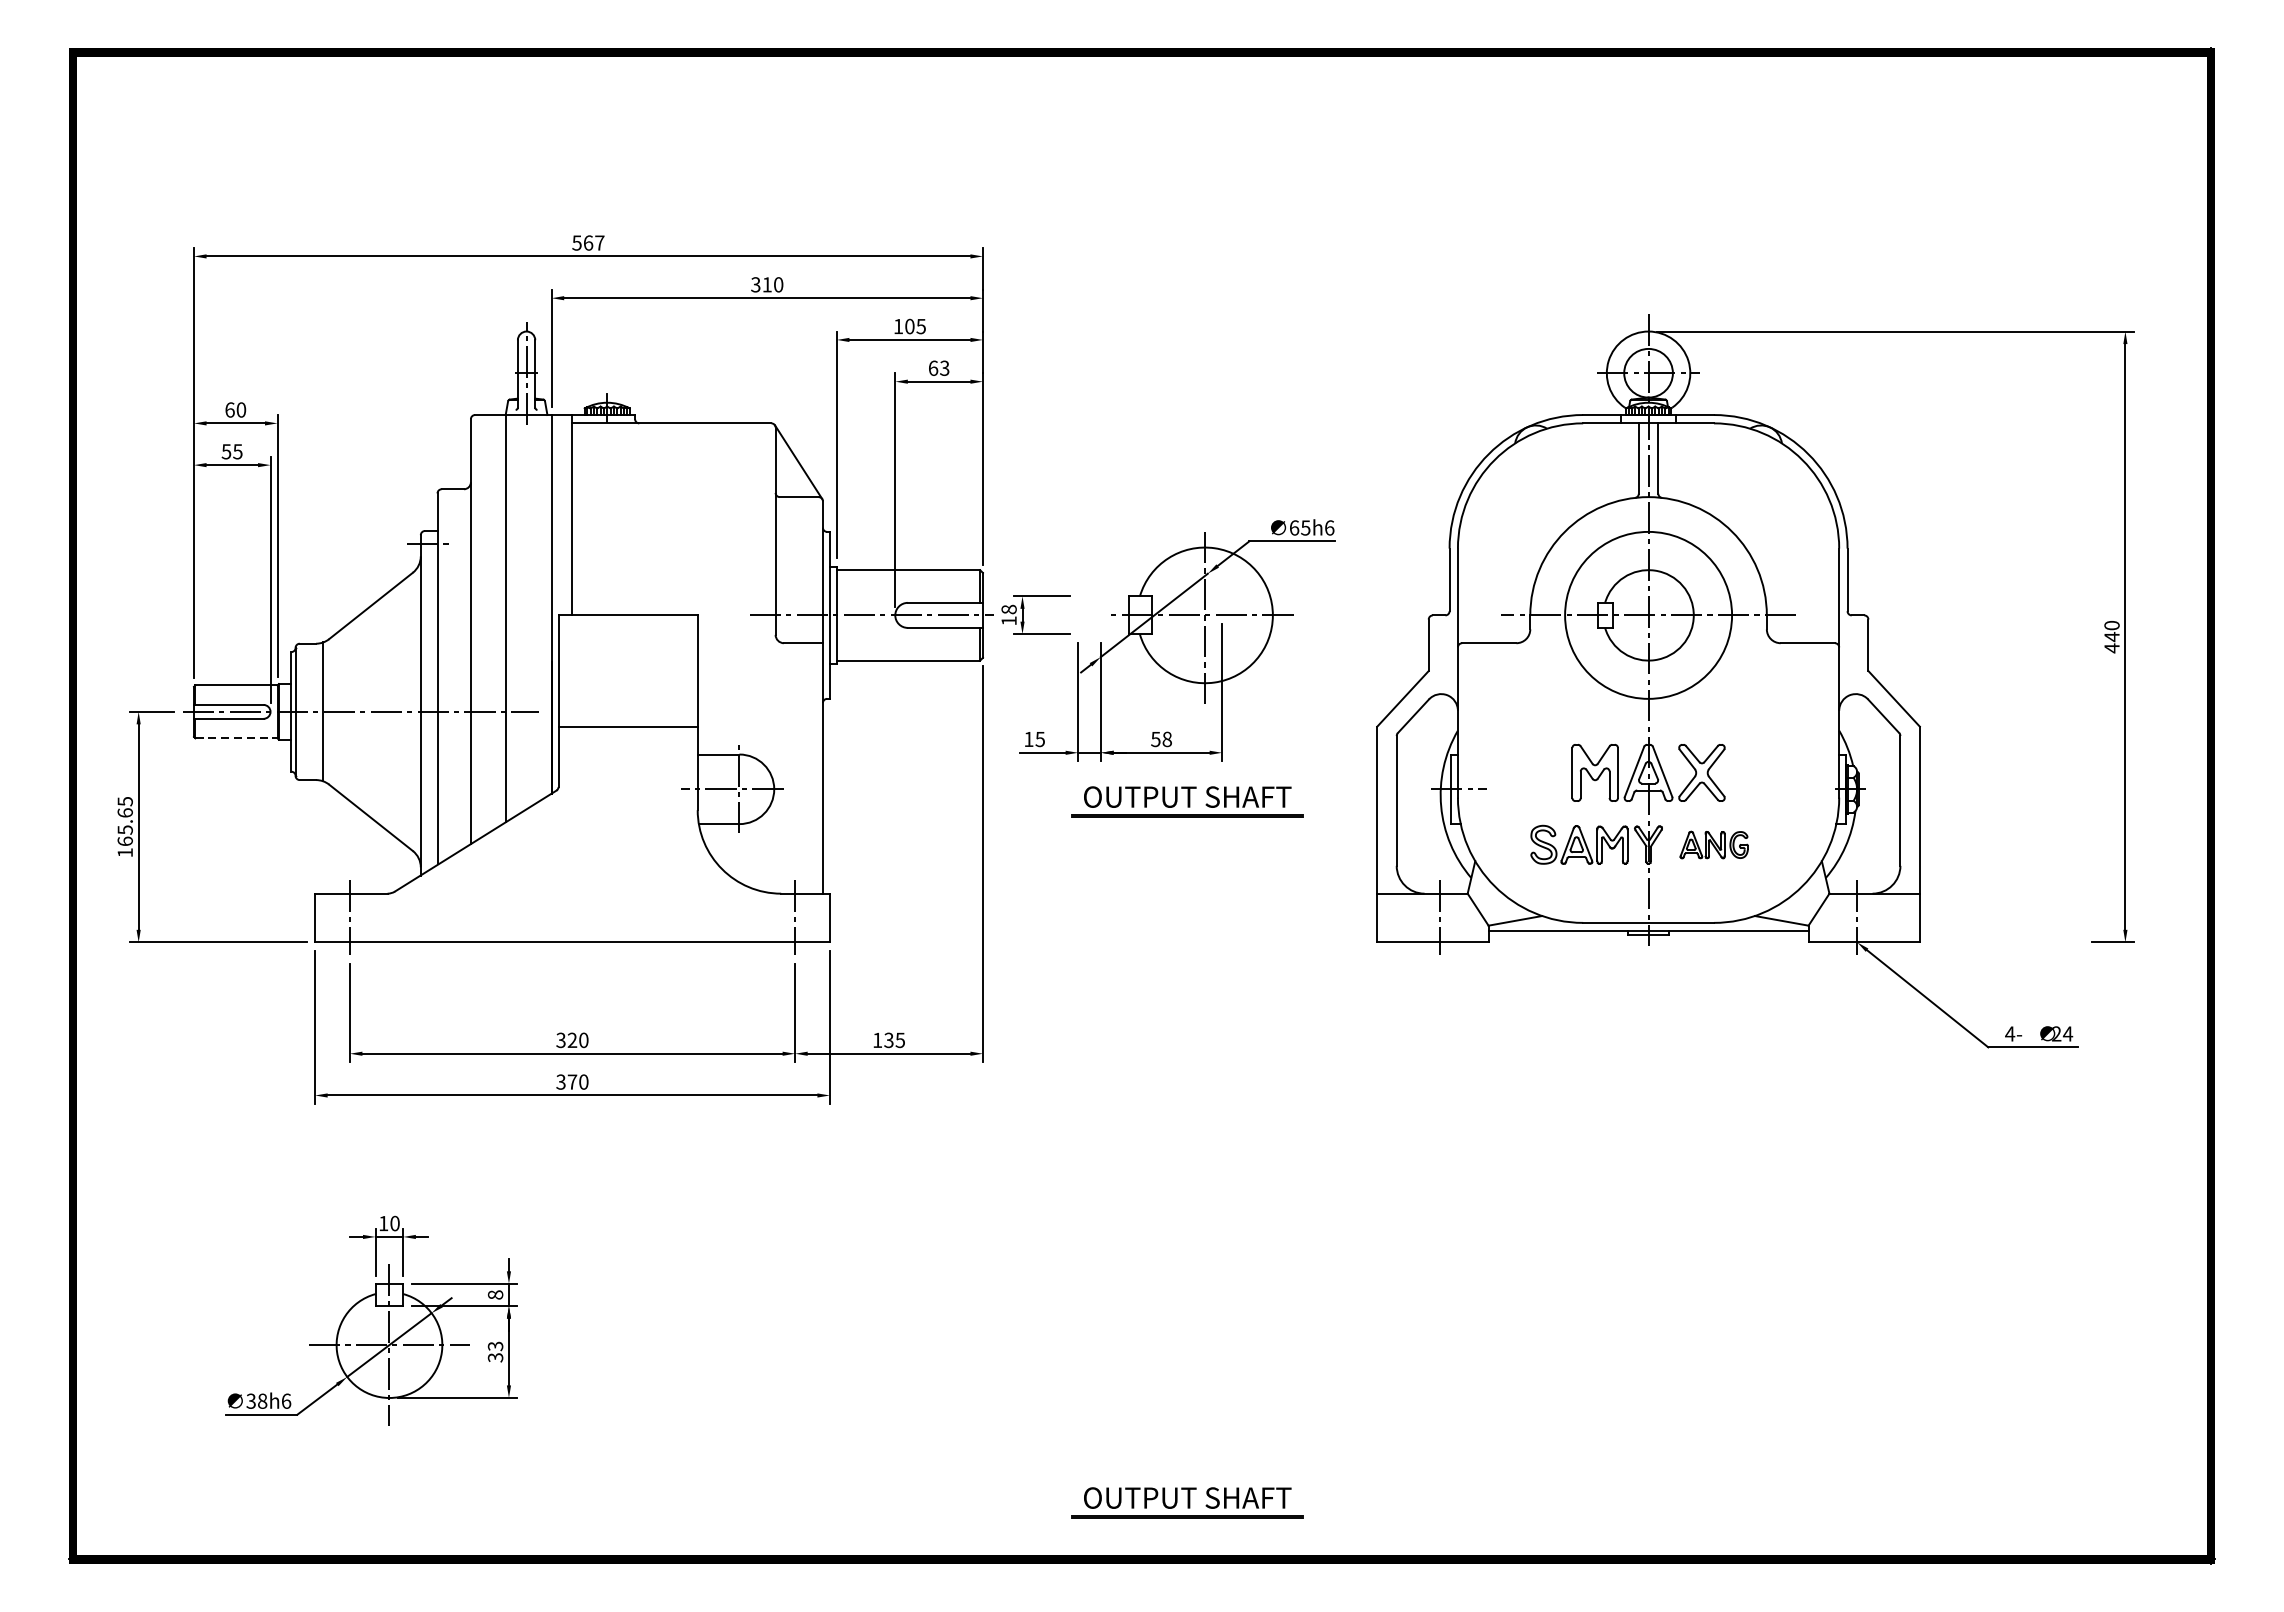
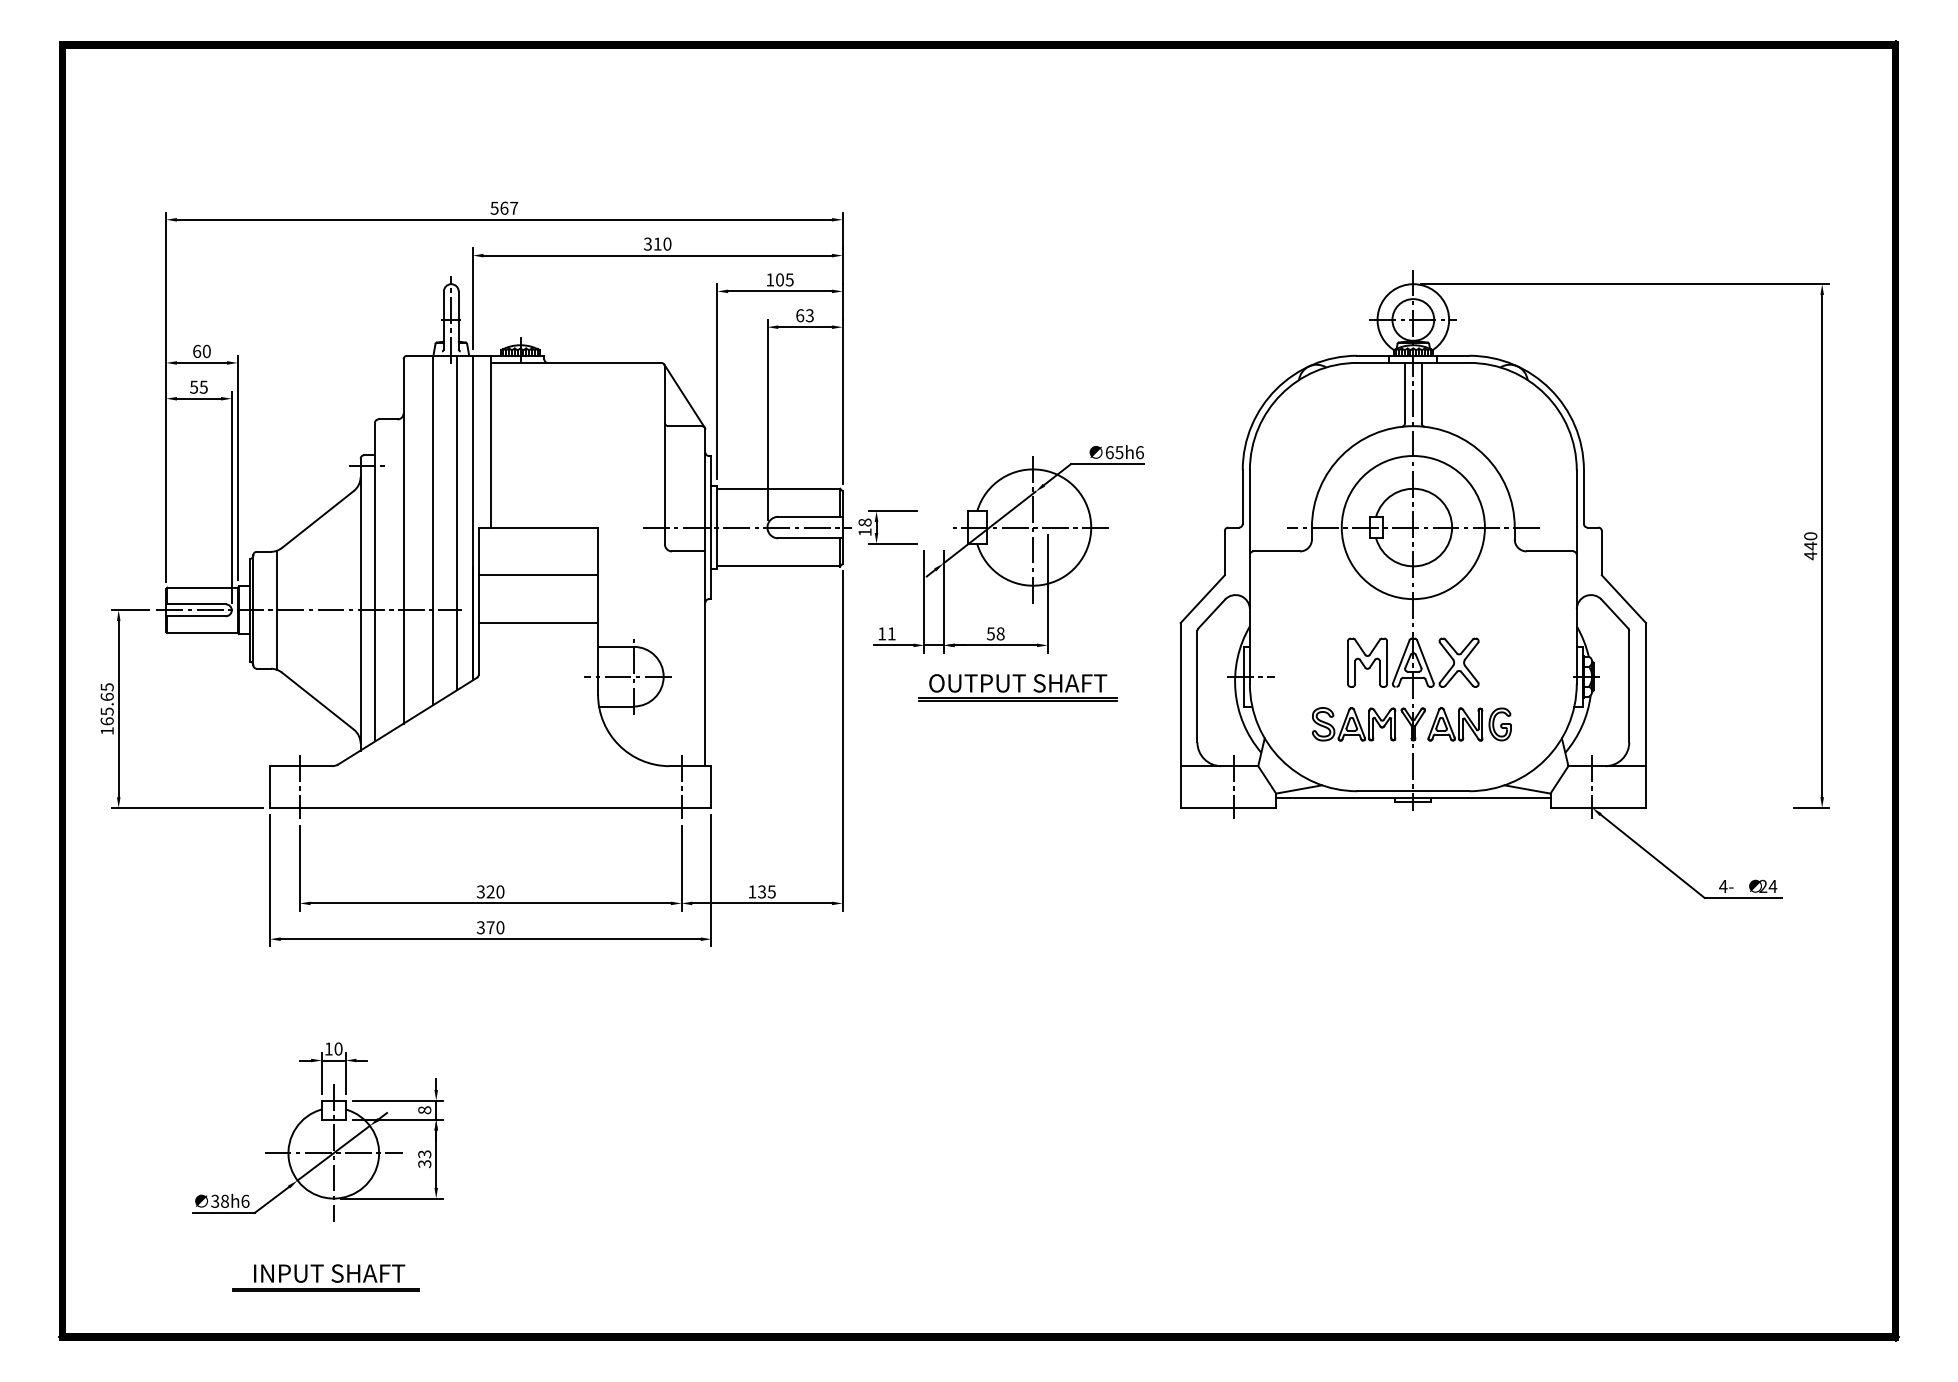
line: (533, 609) -> (457, 522), added
line: (628, 671) -> (538, 575), added
line: (237, 737) -> (203, 632), dashed -> solid
text: (1039, 738) -> (891, 633), 15 -> 11
part: (1714, 845) -> (1469, 724), size x1.43
part: (386, 1493) -> (331, 1280), added
part: (1186, 1502) -> (1017, 1288), removed

